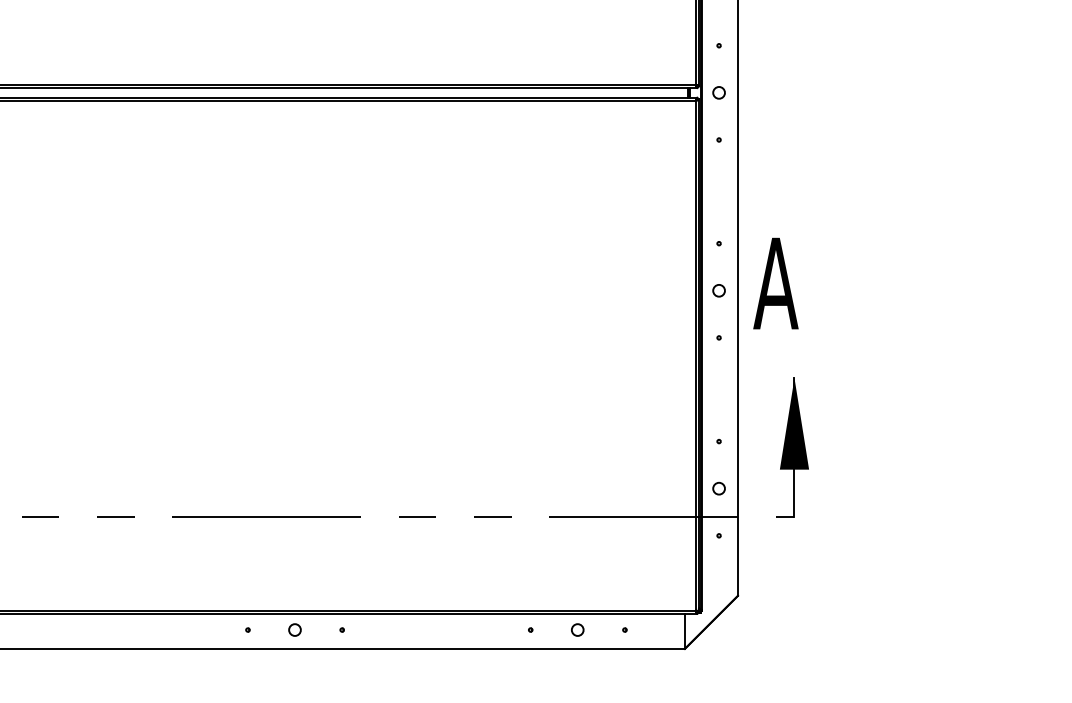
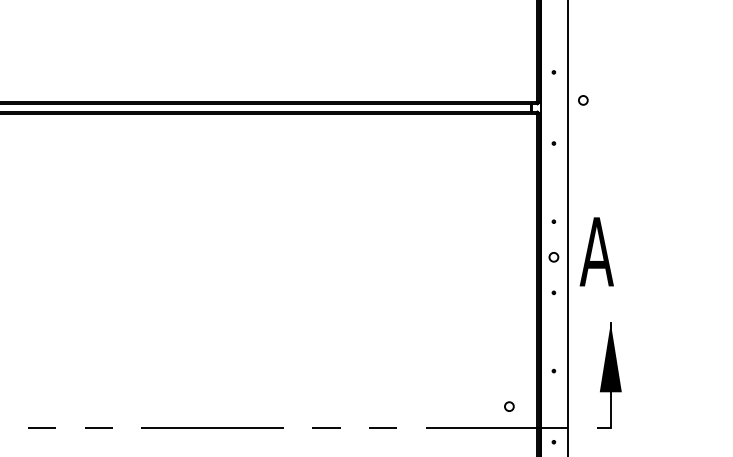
circle: (718, 92) -> (582, 100), moved
circle: (718, 488) -> (508, 406), moved

